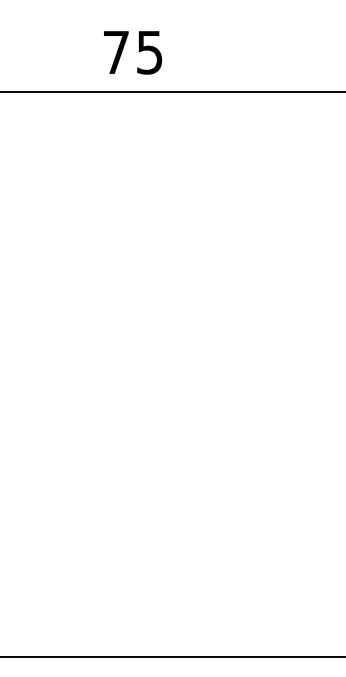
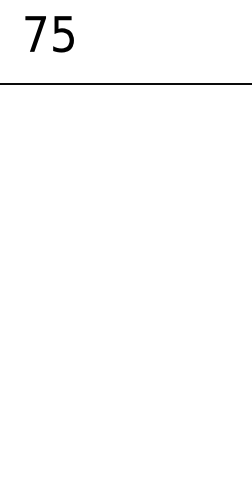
text: (133, 52) -> (50, 33), moved

